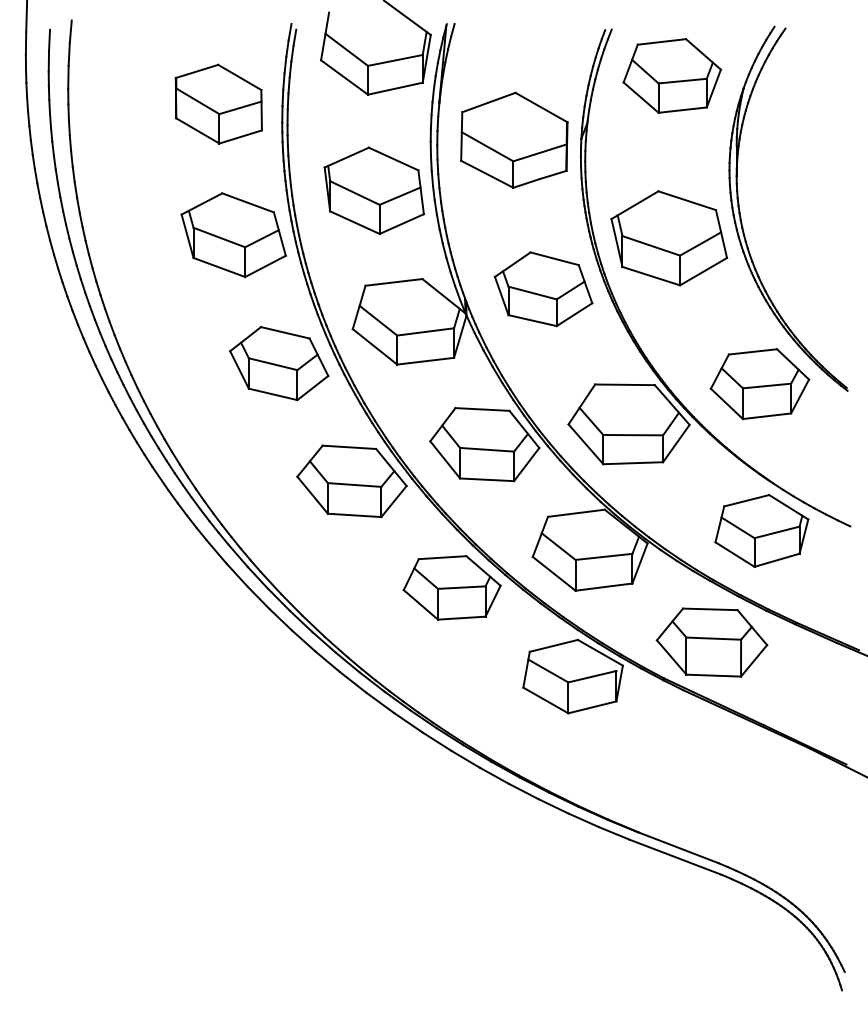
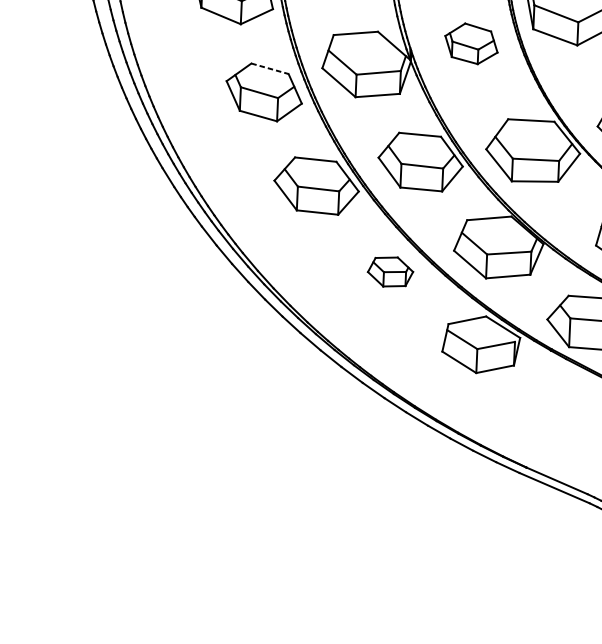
part: (543, 289) -> (471, 43), size x0.7
line: (285, 332) -> (270, 68), solid -> dashed
part: (451, 587) -> (390, 271), size x0.6

